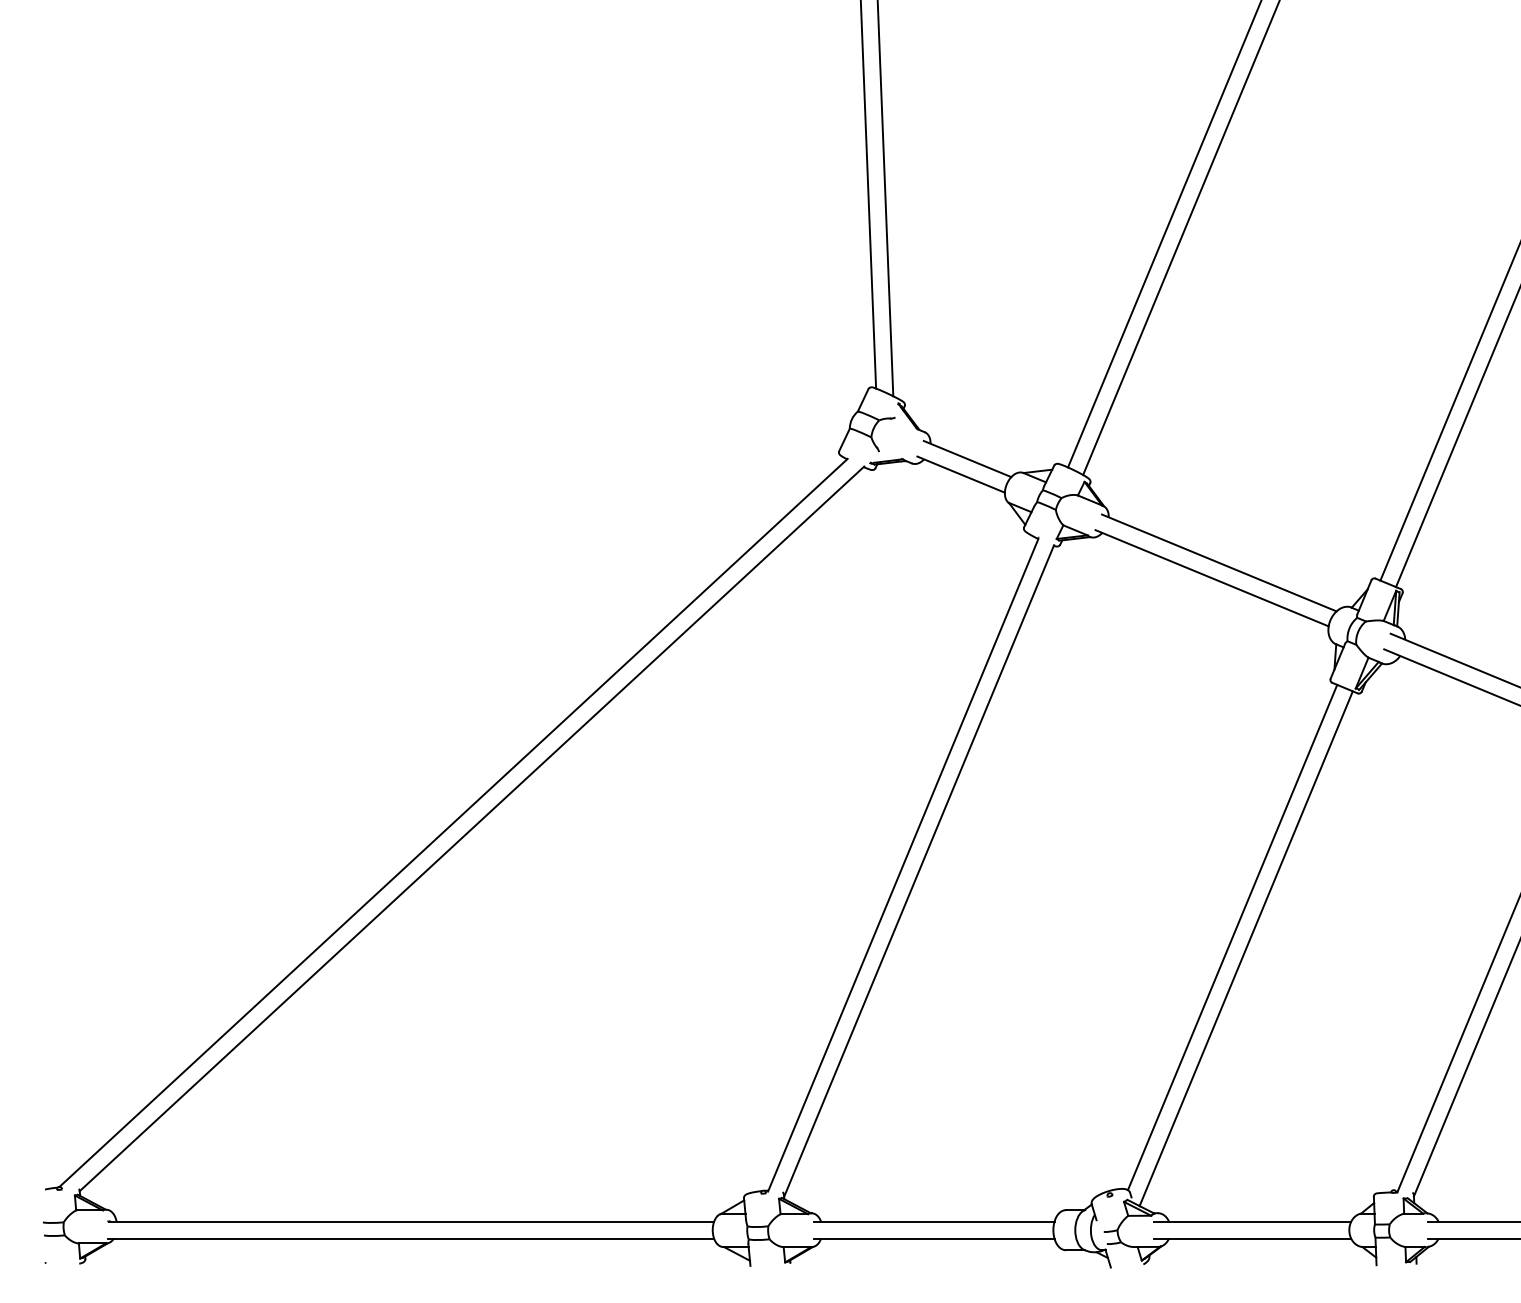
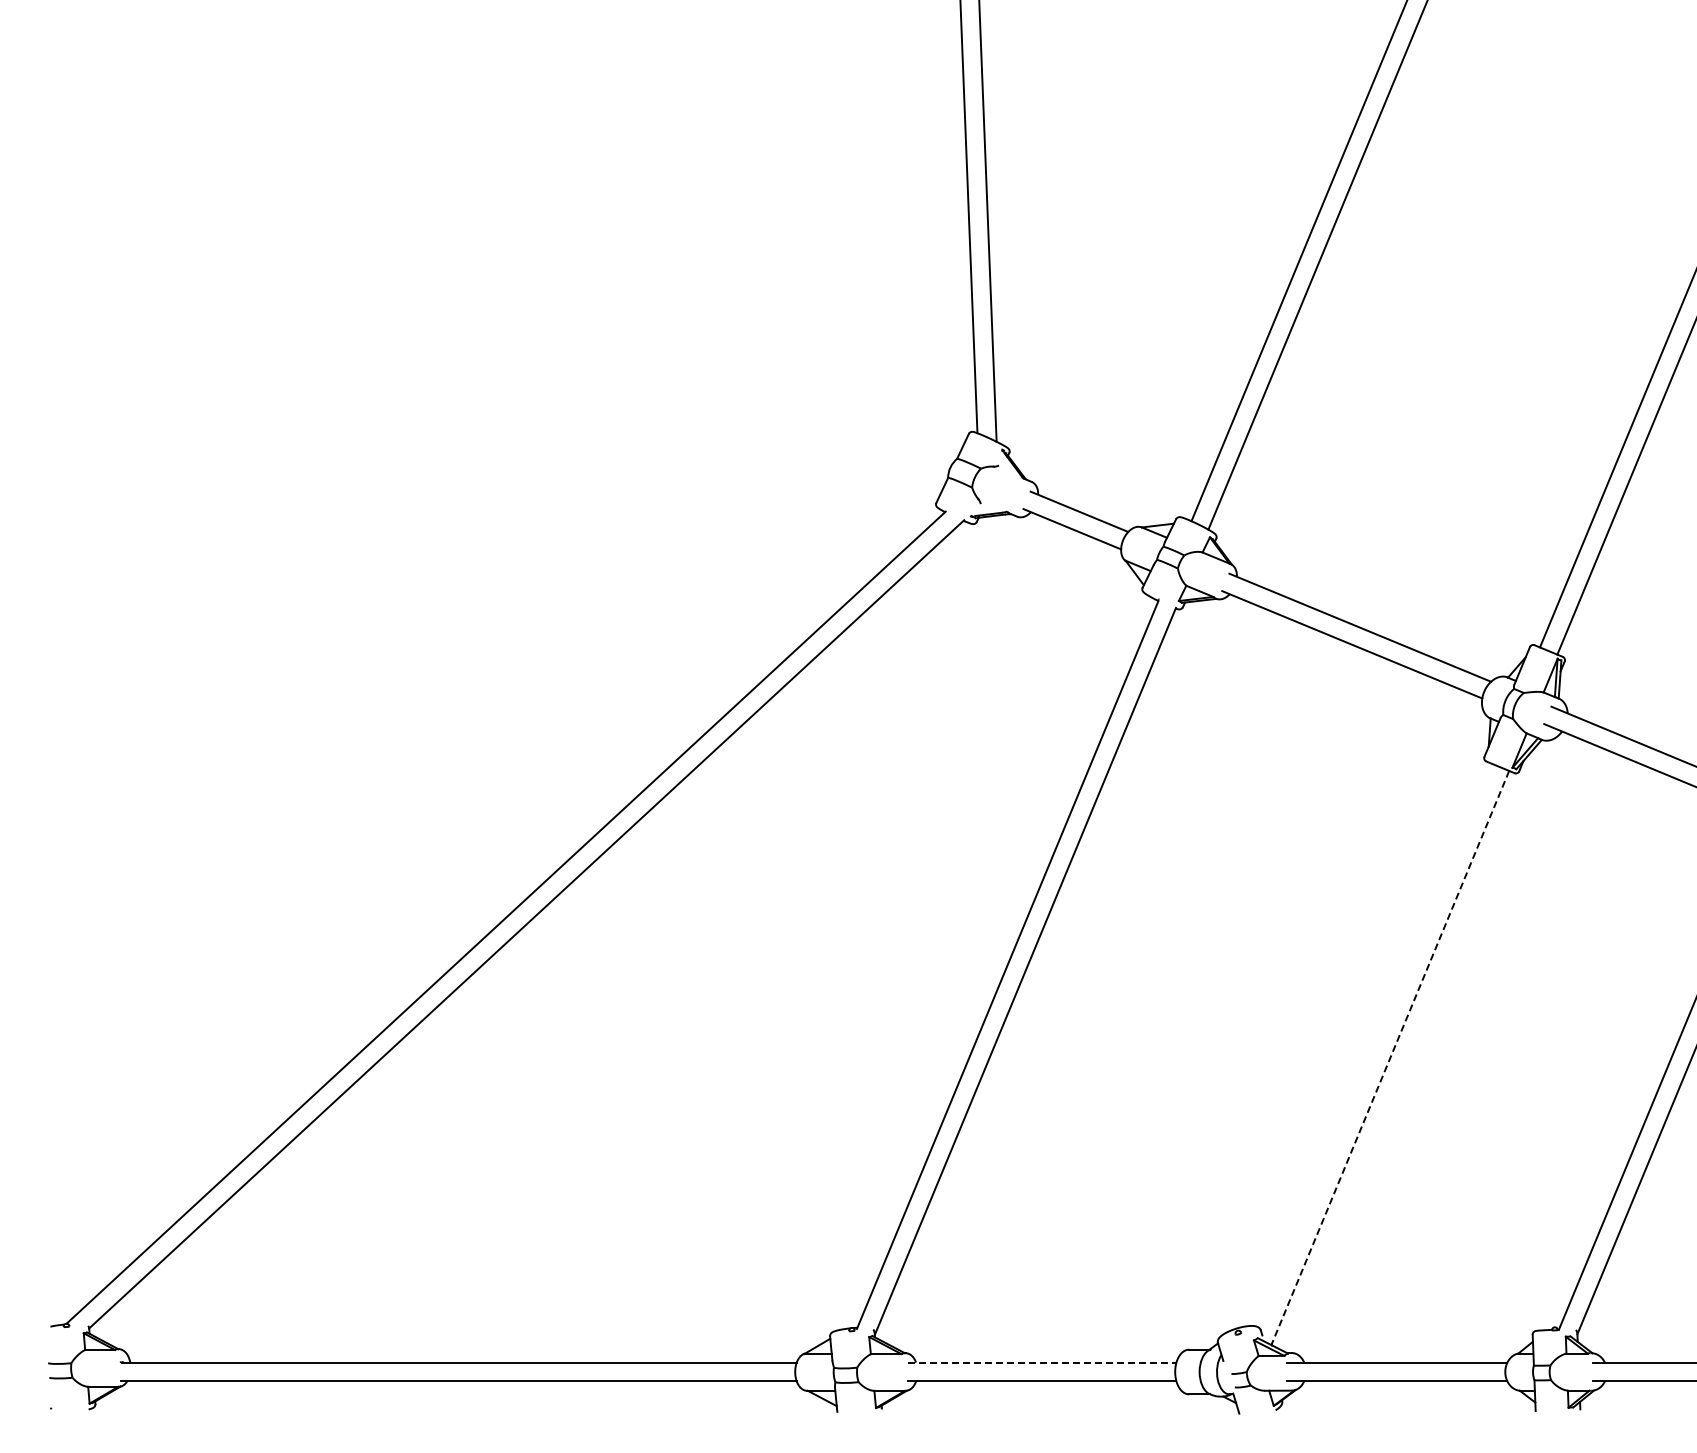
line: (1232, 937) -> (1374, 1045), removed
line: (1246, 949) -> (1390, 1058), solid -> dashed
line: (934, 1221) -> (1042, 1362), solid -> dashed

